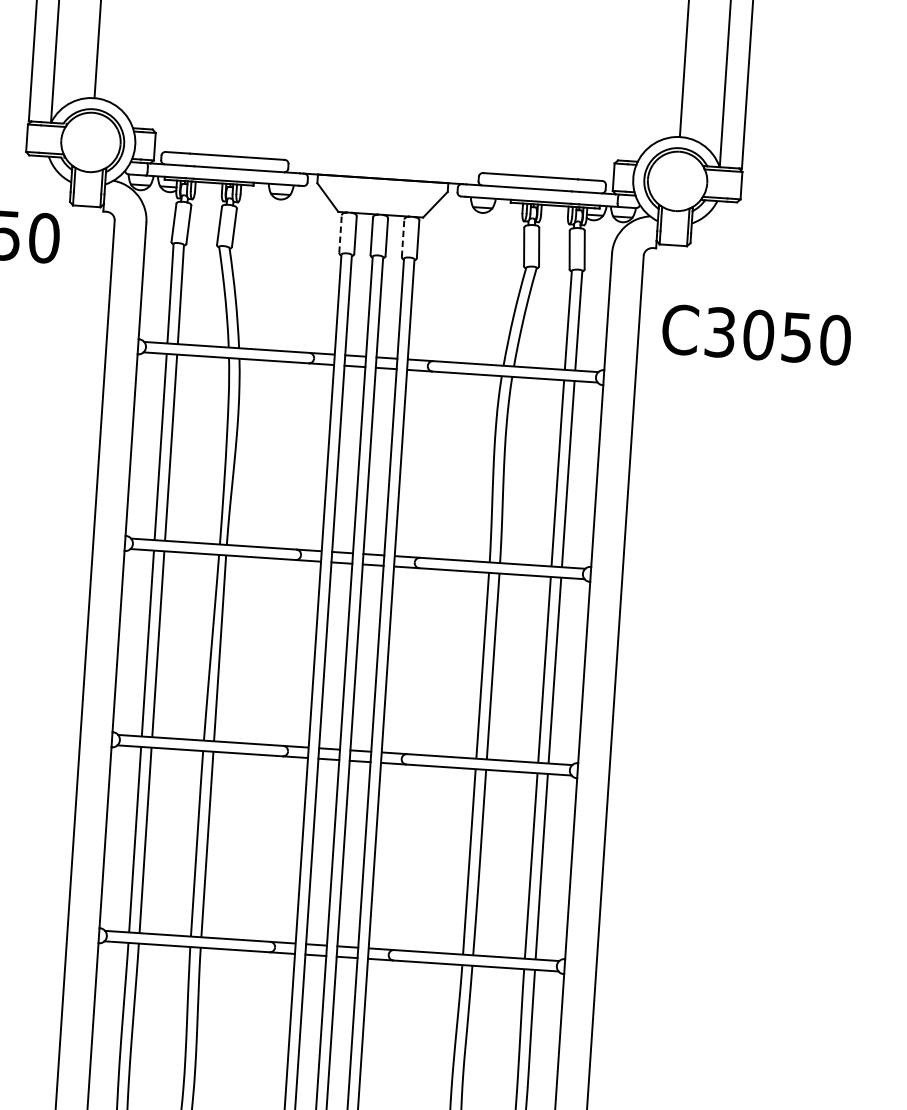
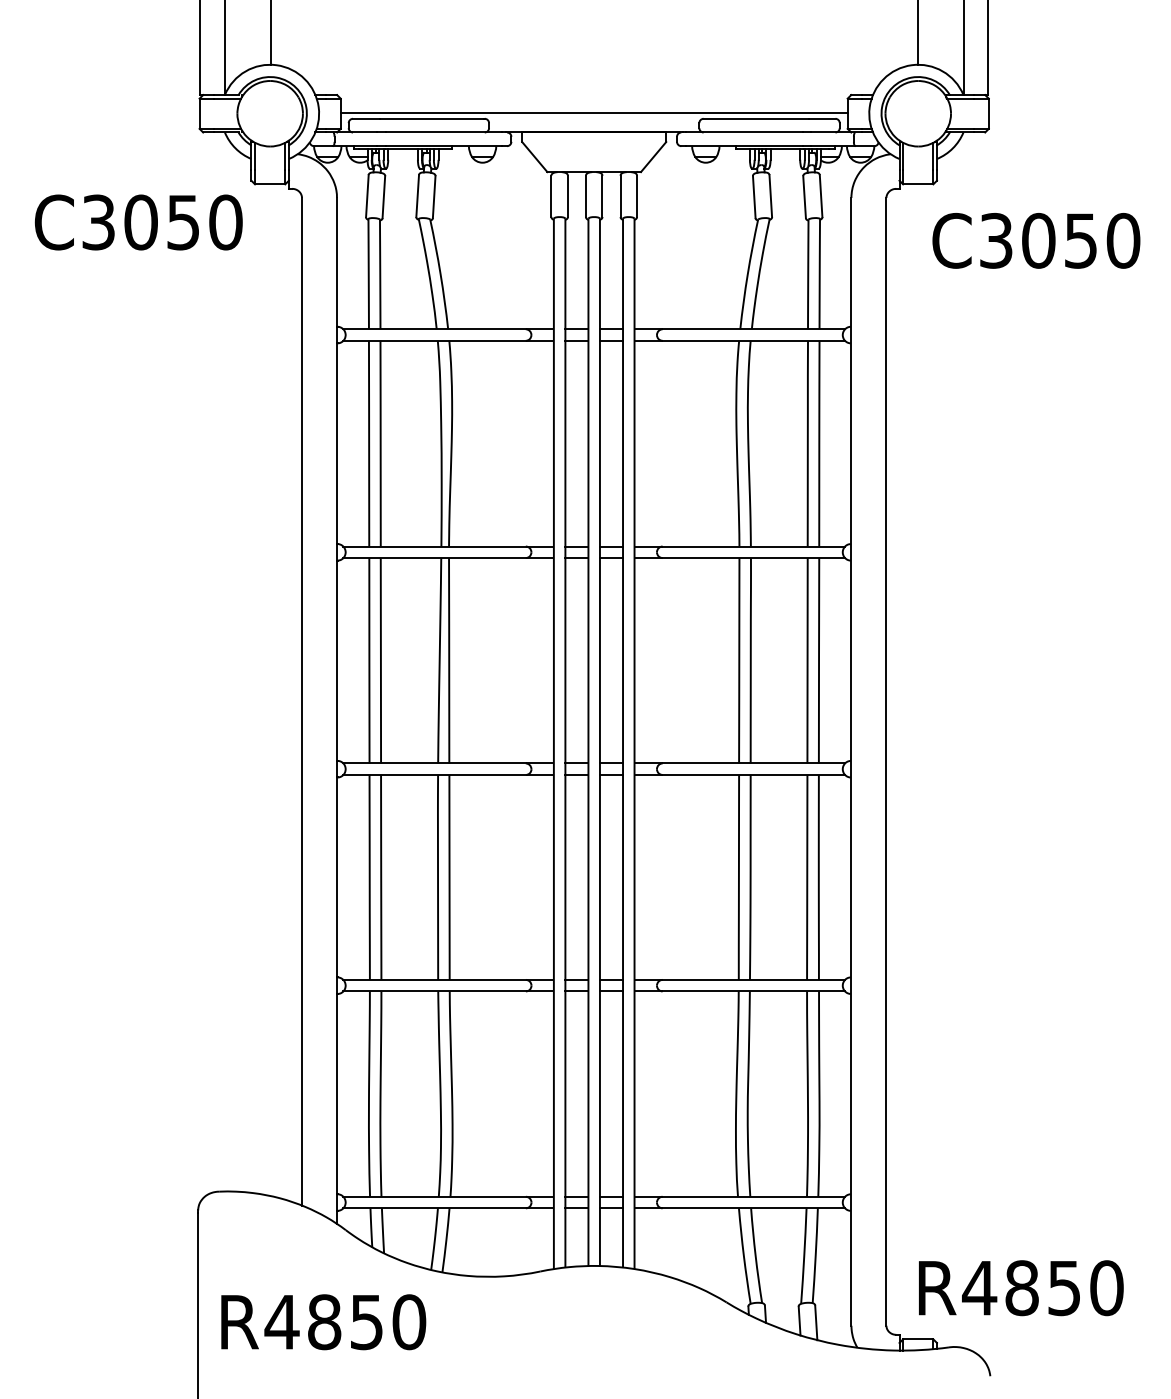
line: (383, 161) -> (593, 113), added
line: (340, 234) -> (551, 196), dashed -> solid
line: (403, 238) -> (620, 196), dashed -> solid
text: (756, 334) -> (1036, 240), moved

